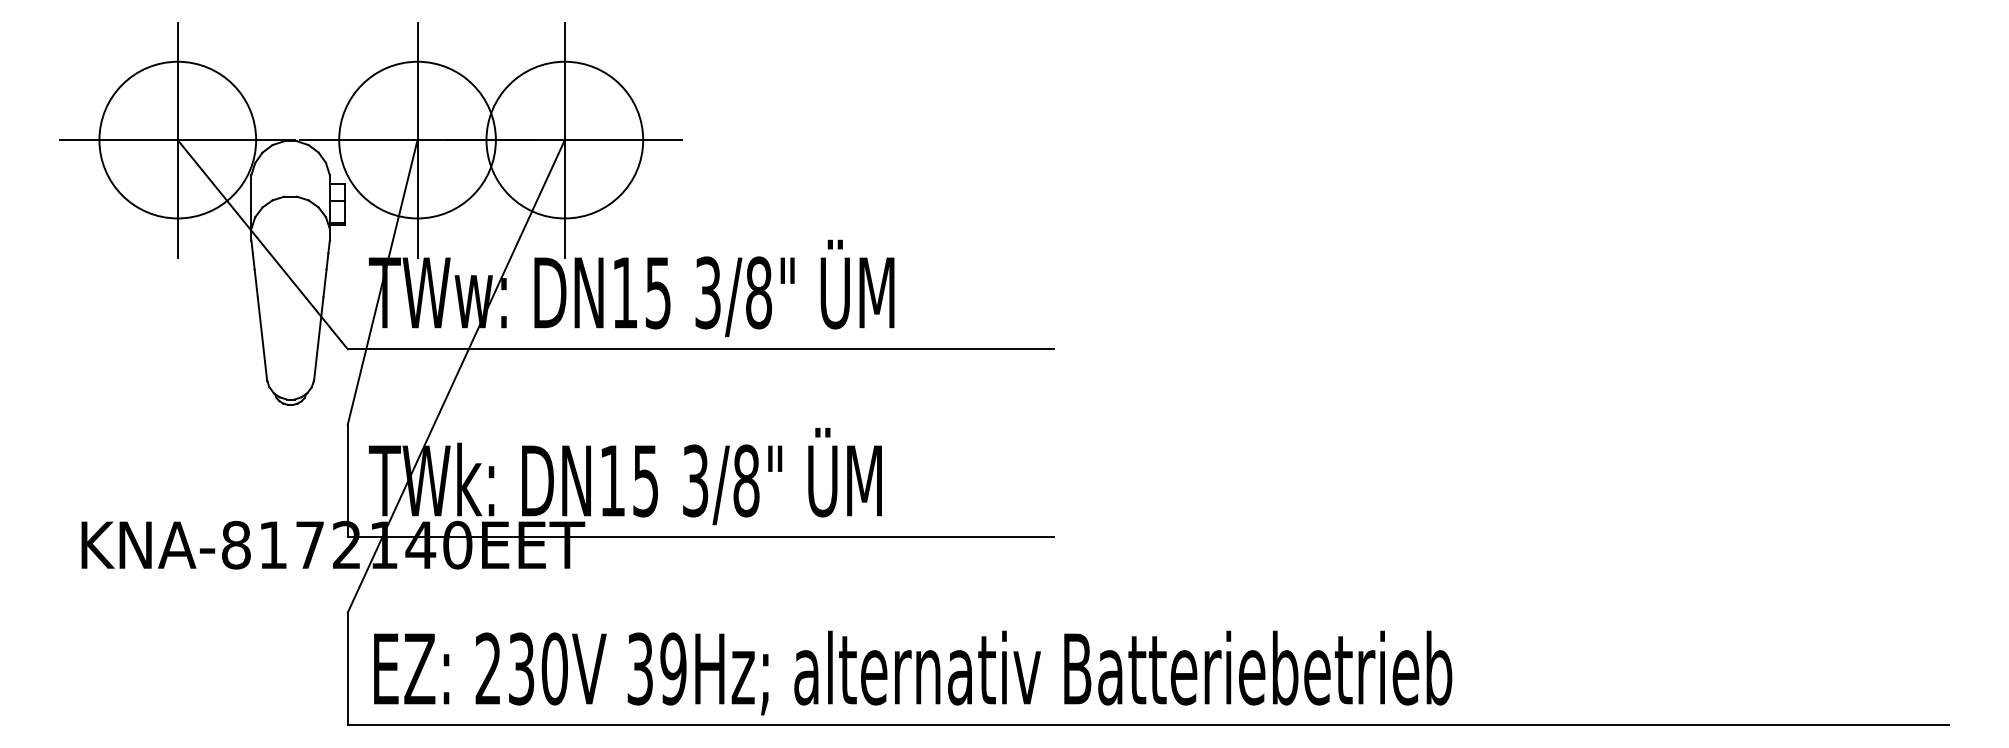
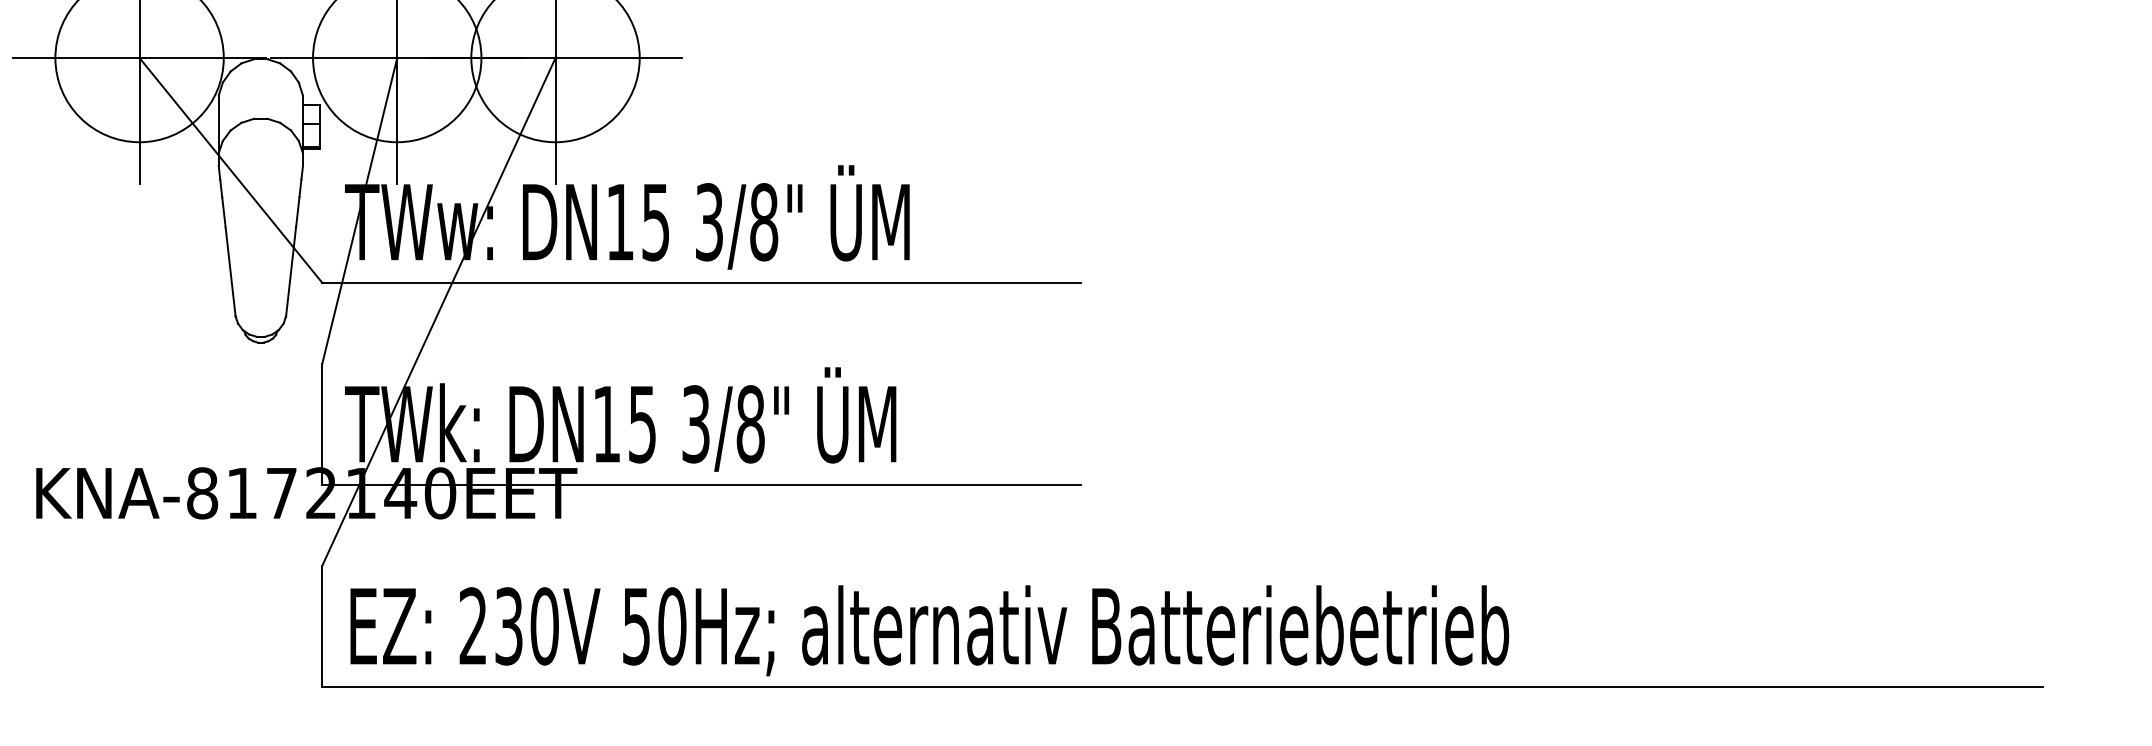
text: (657, 668) -> (655, 625), 39Hz; -> 50Hz;

